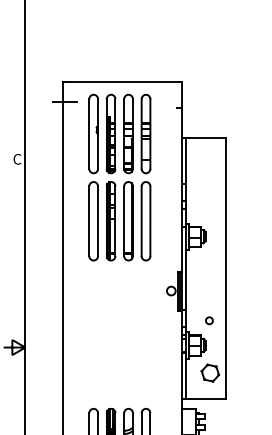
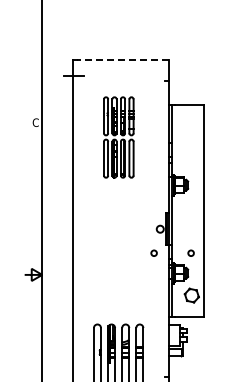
line: (125, 81) -> (123, 59), solid -> dashed
part: (119, 177) -> (118, 137), size x0.6
circle: (162, 319) -> (153, 252), added

